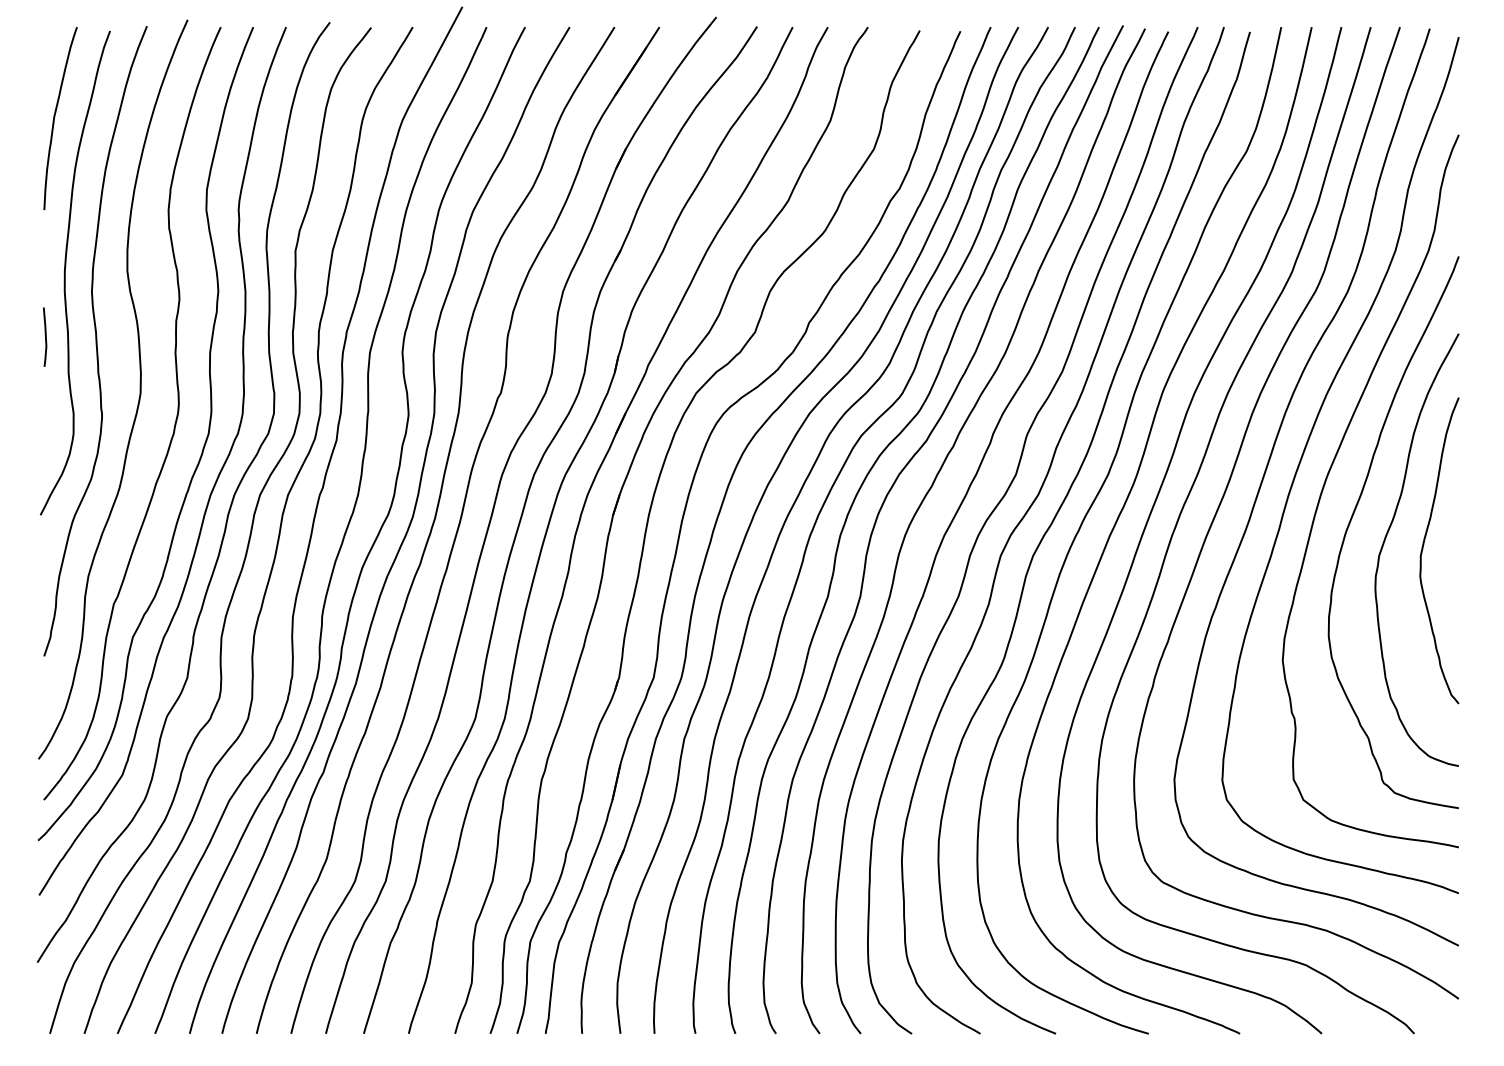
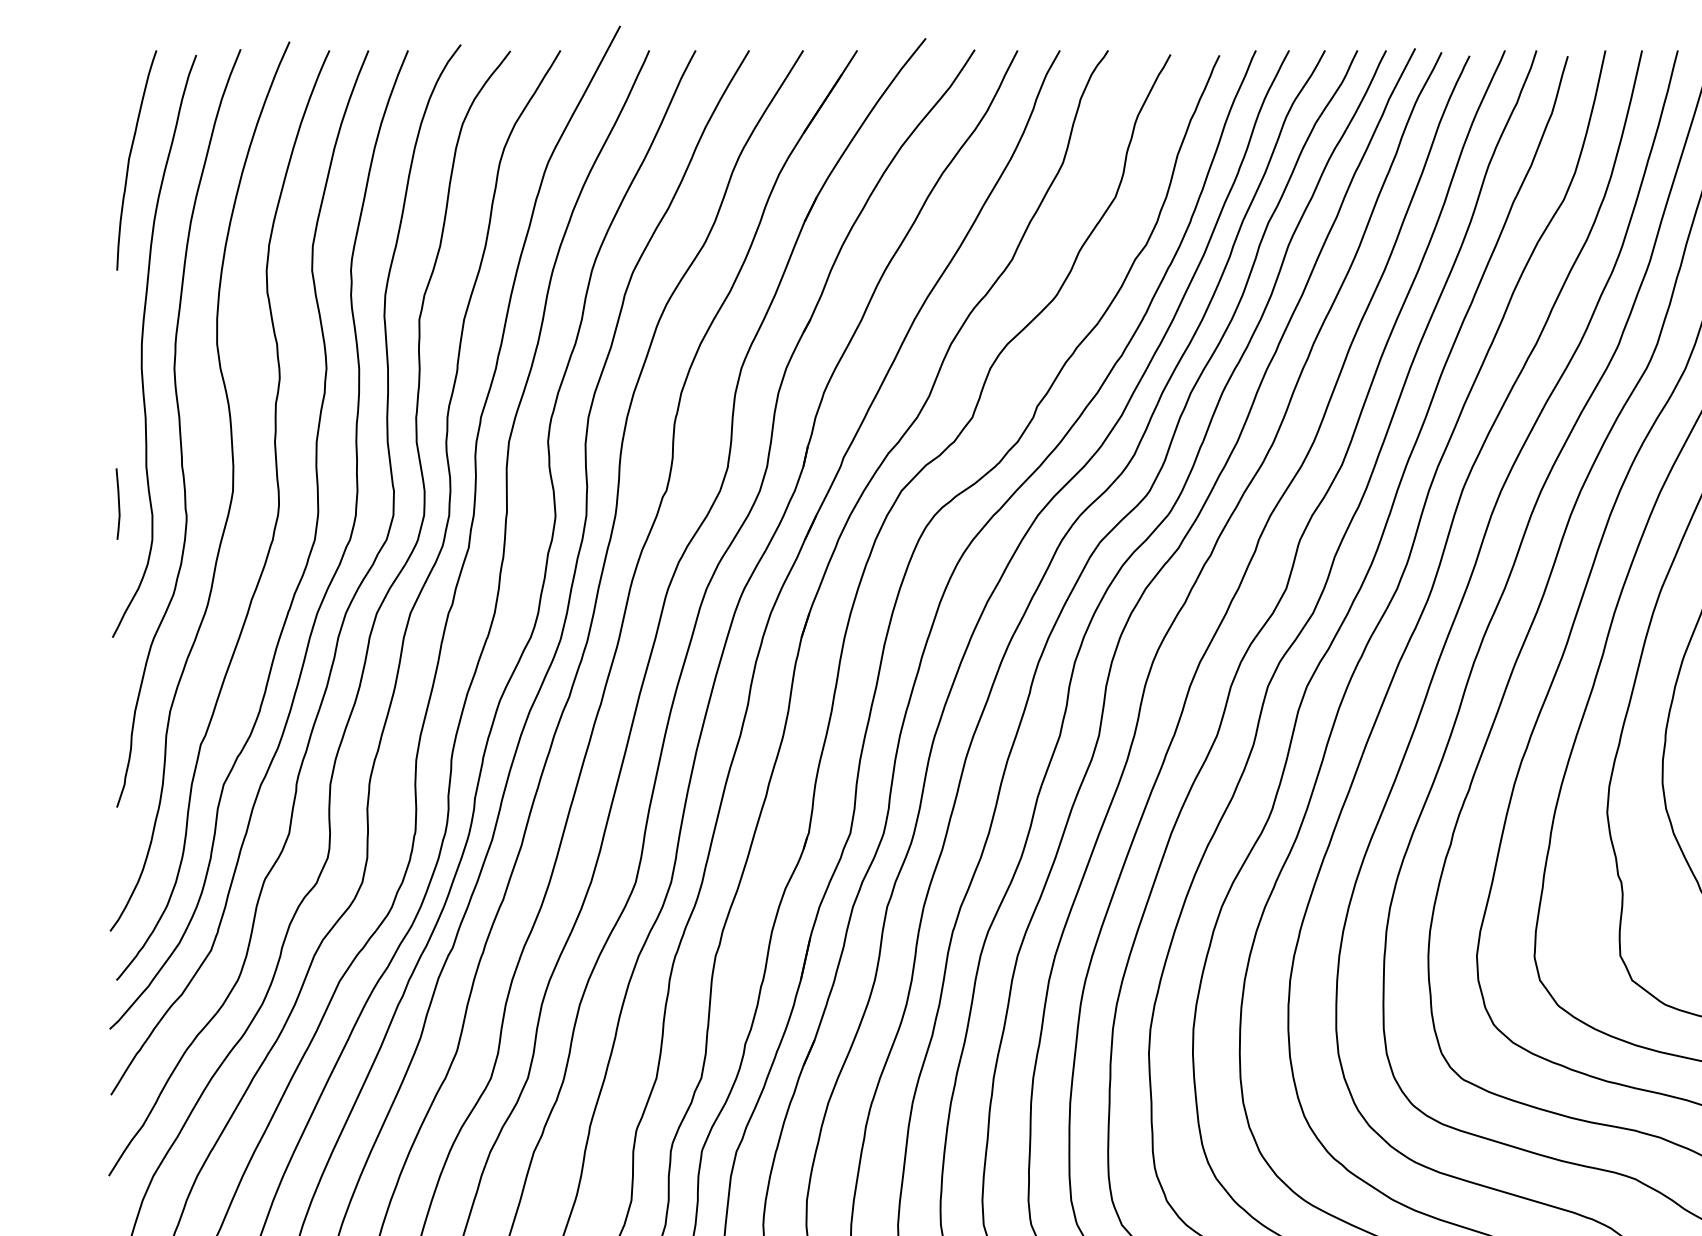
line: (45, 336) -> (118, 503), moved

